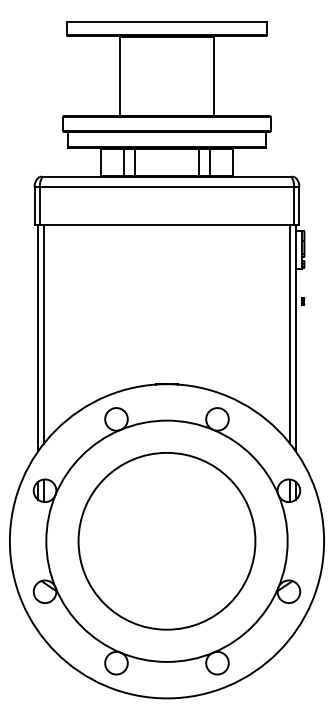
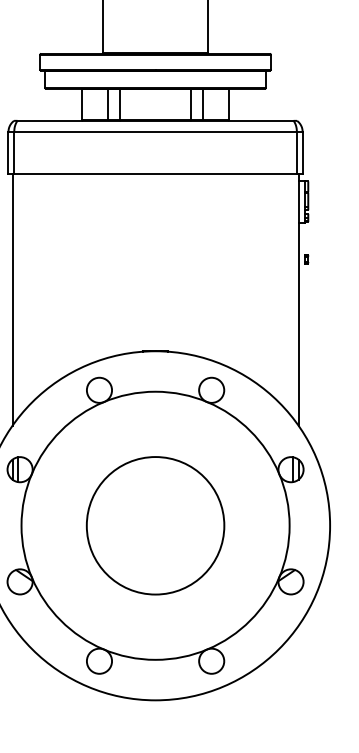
line: (43, 334) -> (18, 296), removed
line: (290, 334) -> (292, 296), removed
circle: (166, 540) -> (155, 524), size x0.7

